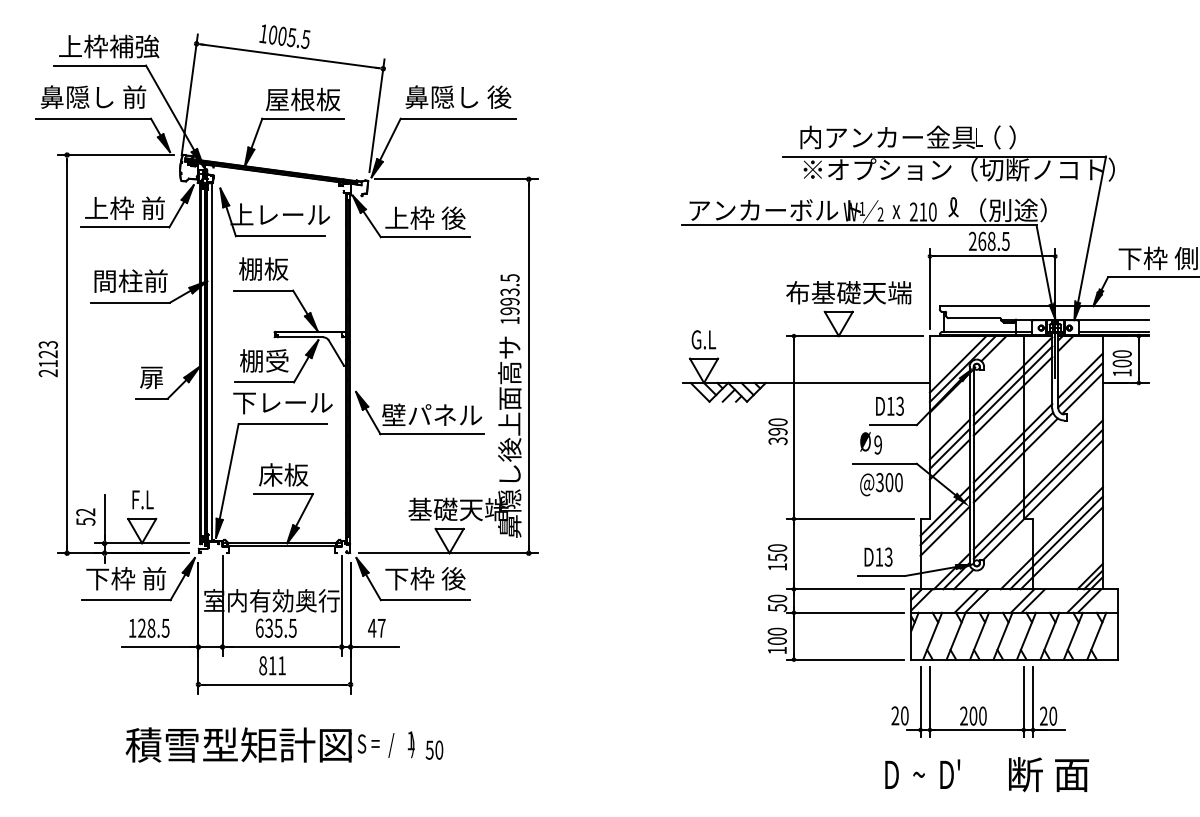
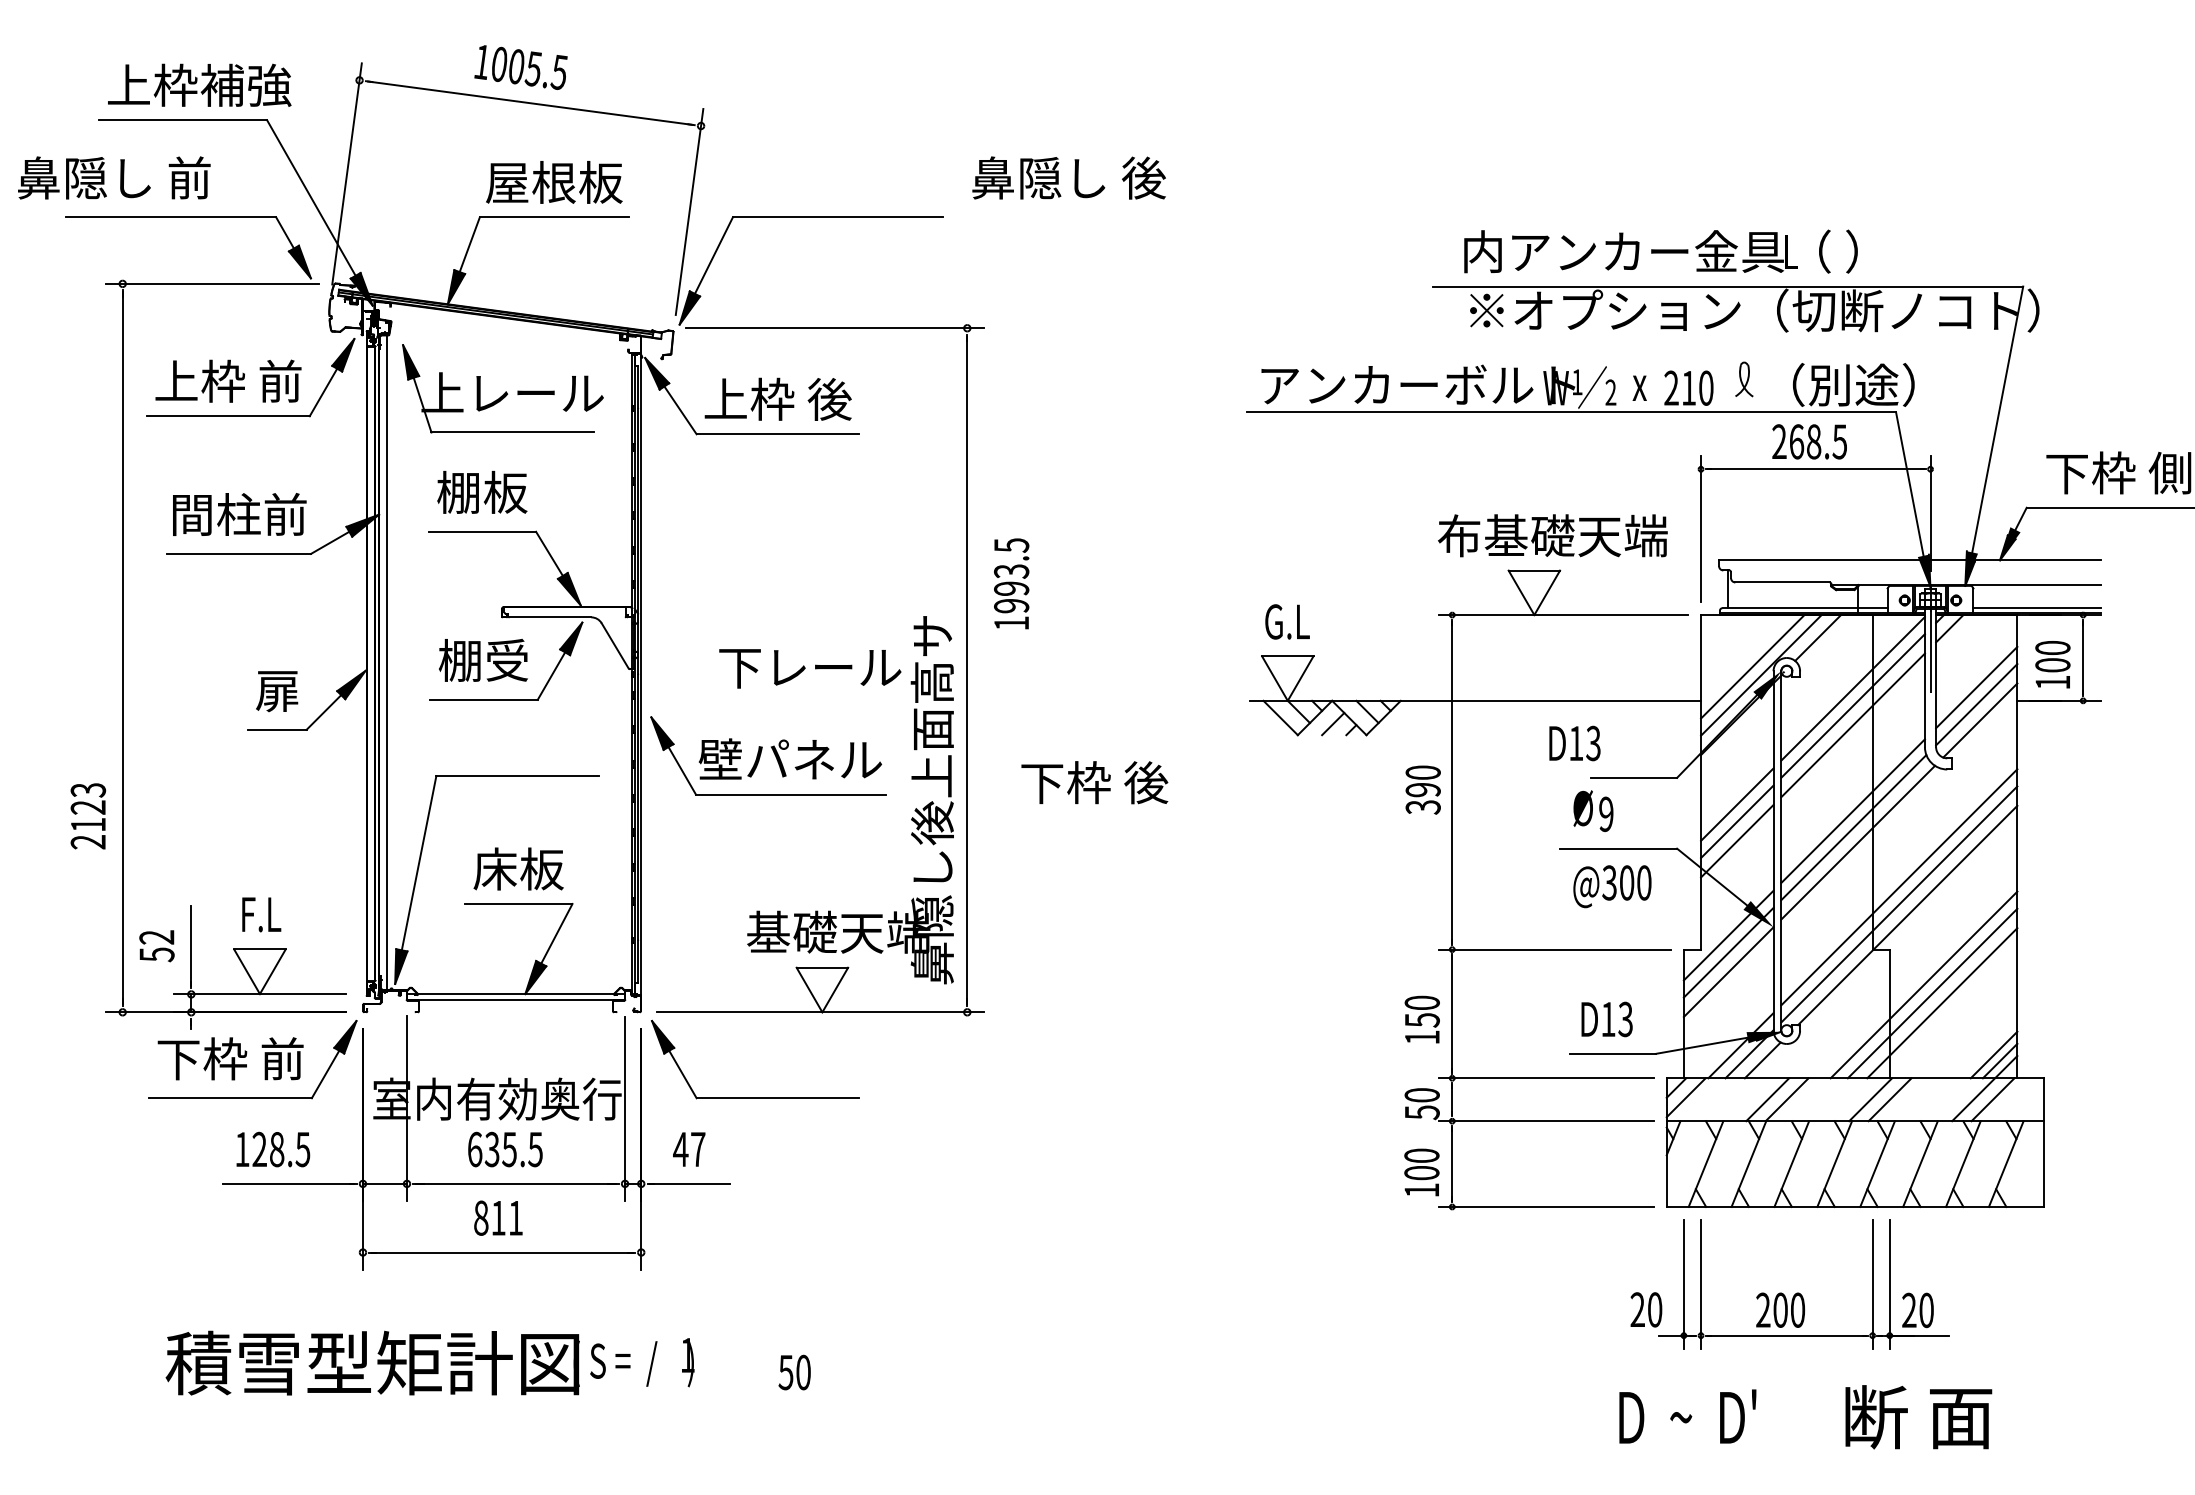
text: (93, 96) -> (114, 176), moved
text: (458, 96) -> (1069, 176), moved
text: (509, 298) -> (1010, 582), moved
text: (47, 359) -> (86, 817), moved
text: (282, 403) -> (809, 668), moved
text: (889, 405) -> (1574, 742), moved
text: (425, 578) -> (1094, 782), moved
text: (269, 744) -> (428, 1362), moved

